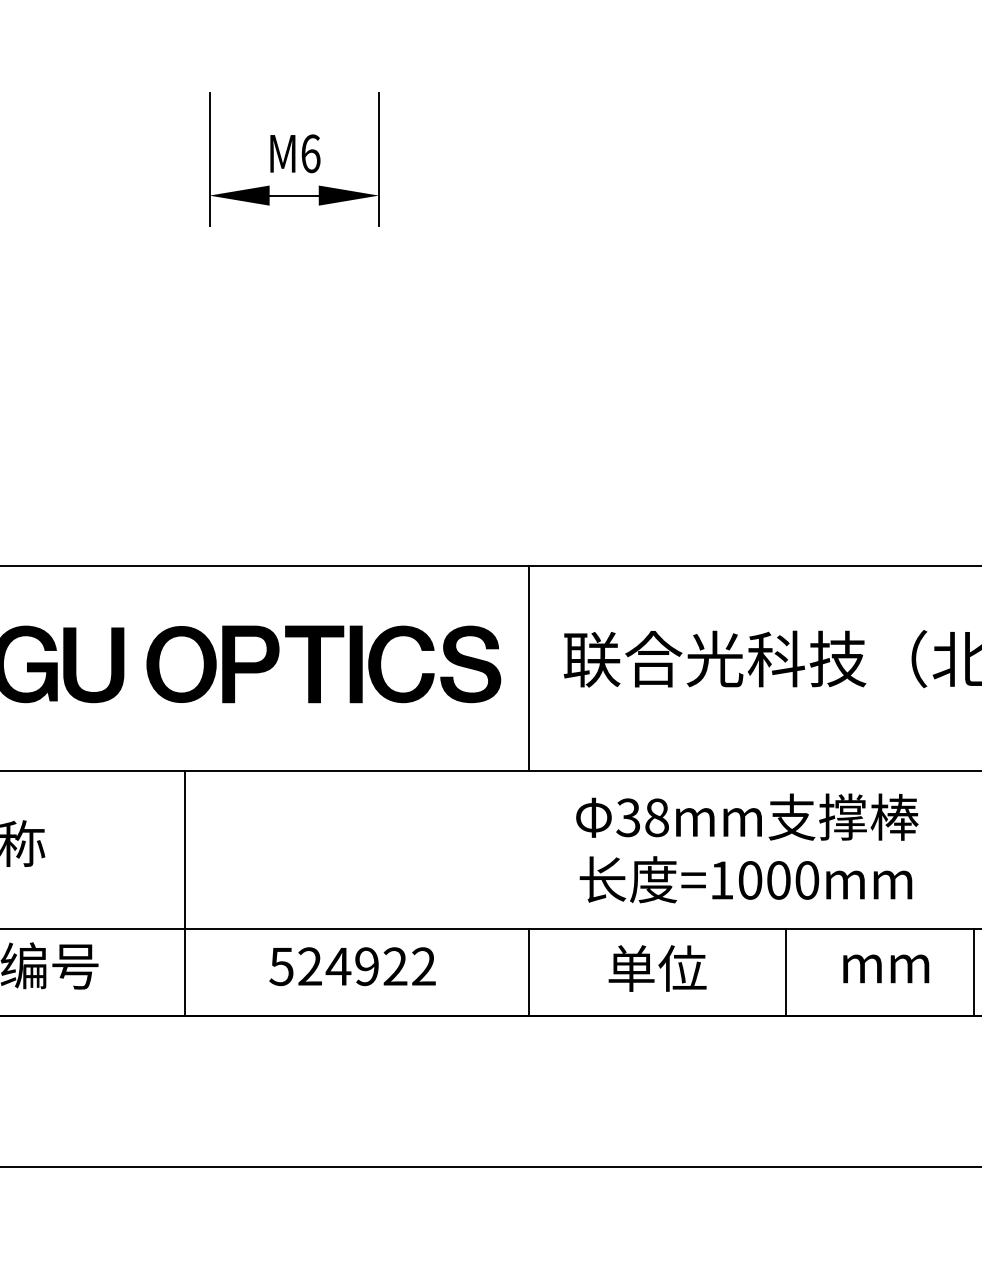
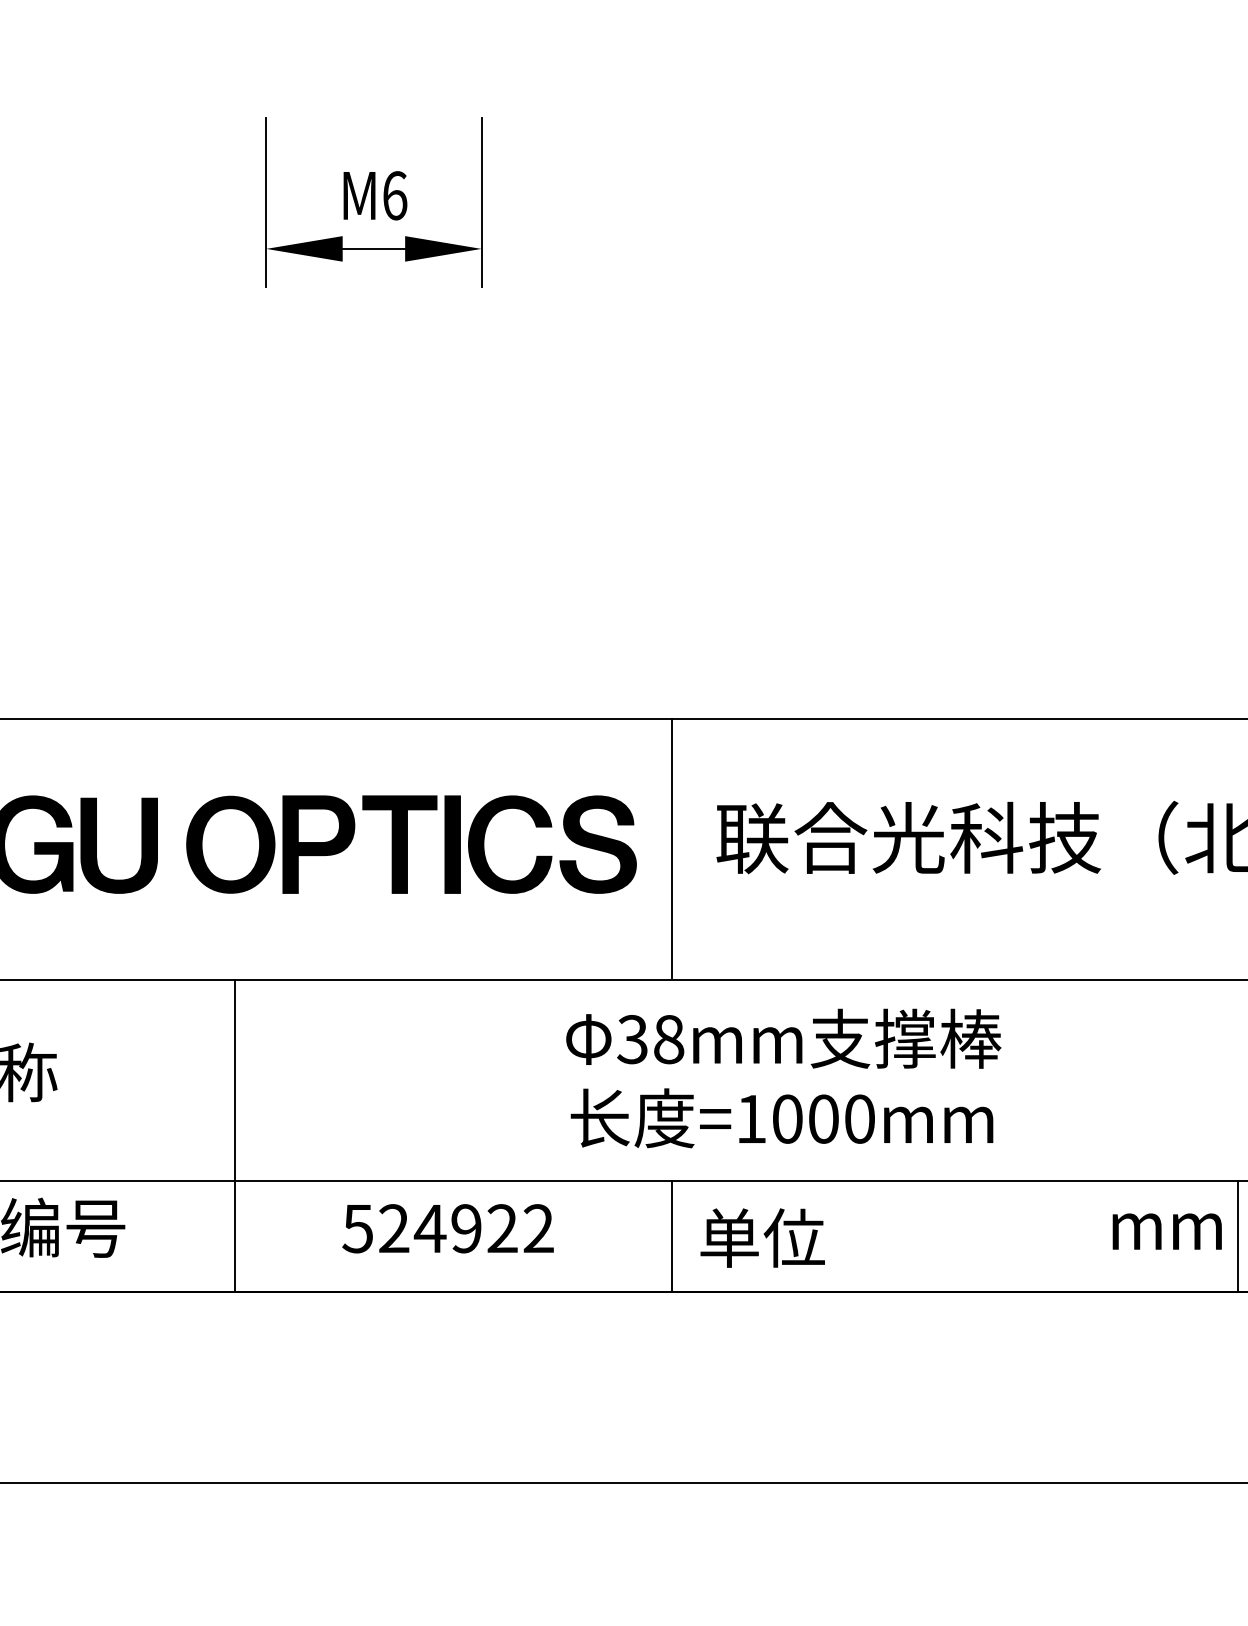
text: (747, 848) -> (783, 1078), moved
text: (657, 968) -> (762, 1237), moved
text: (885, 968) -> (1166, 1231), moved
line: (785, 972) -> (998, 1236), removed

